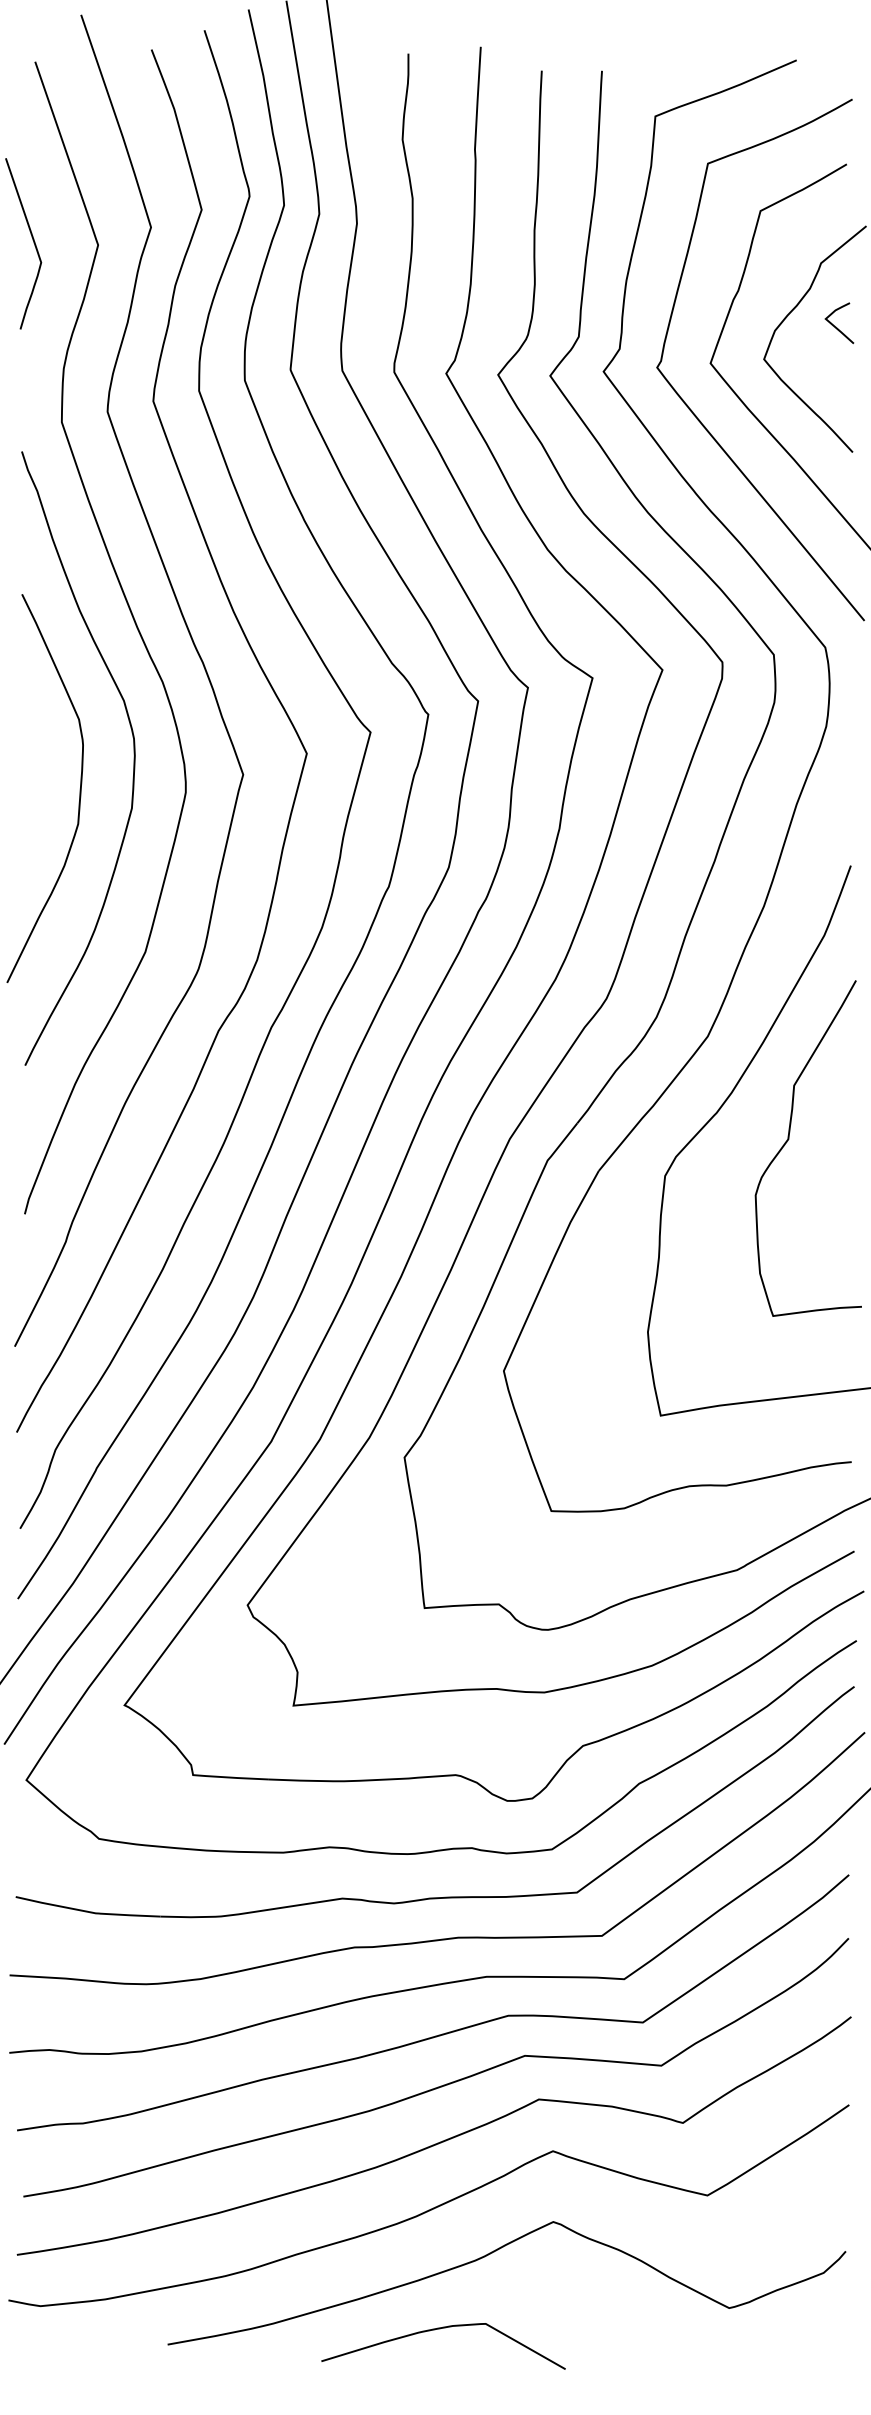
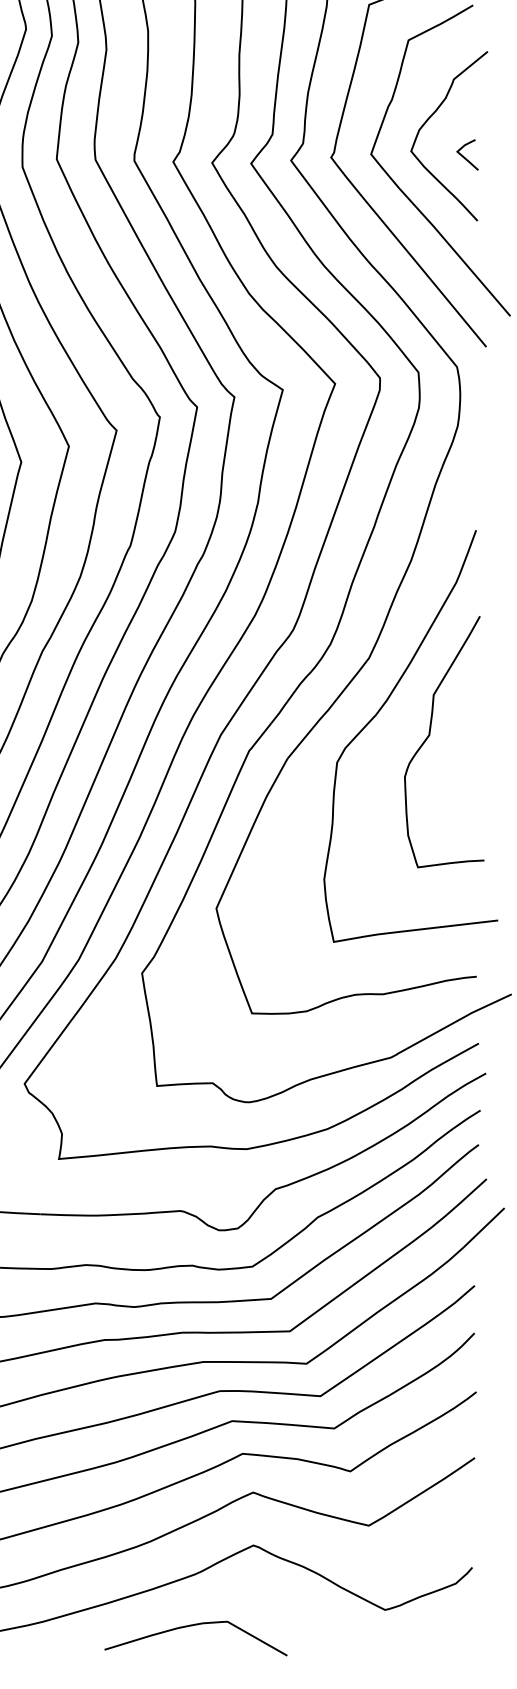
curve: (836, 326) -> (465, 157), moved
curve: (440, 2329) -> (193, 1625), moved

